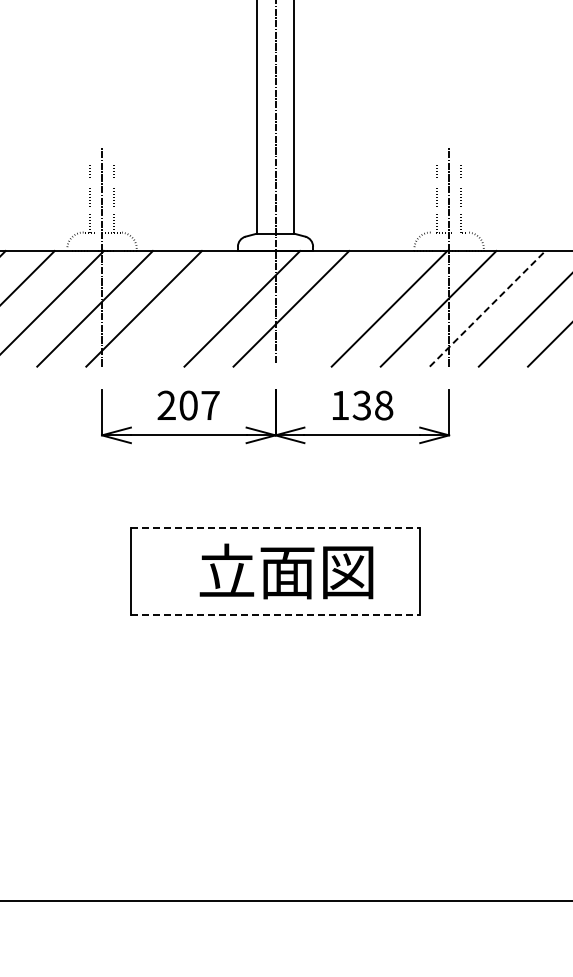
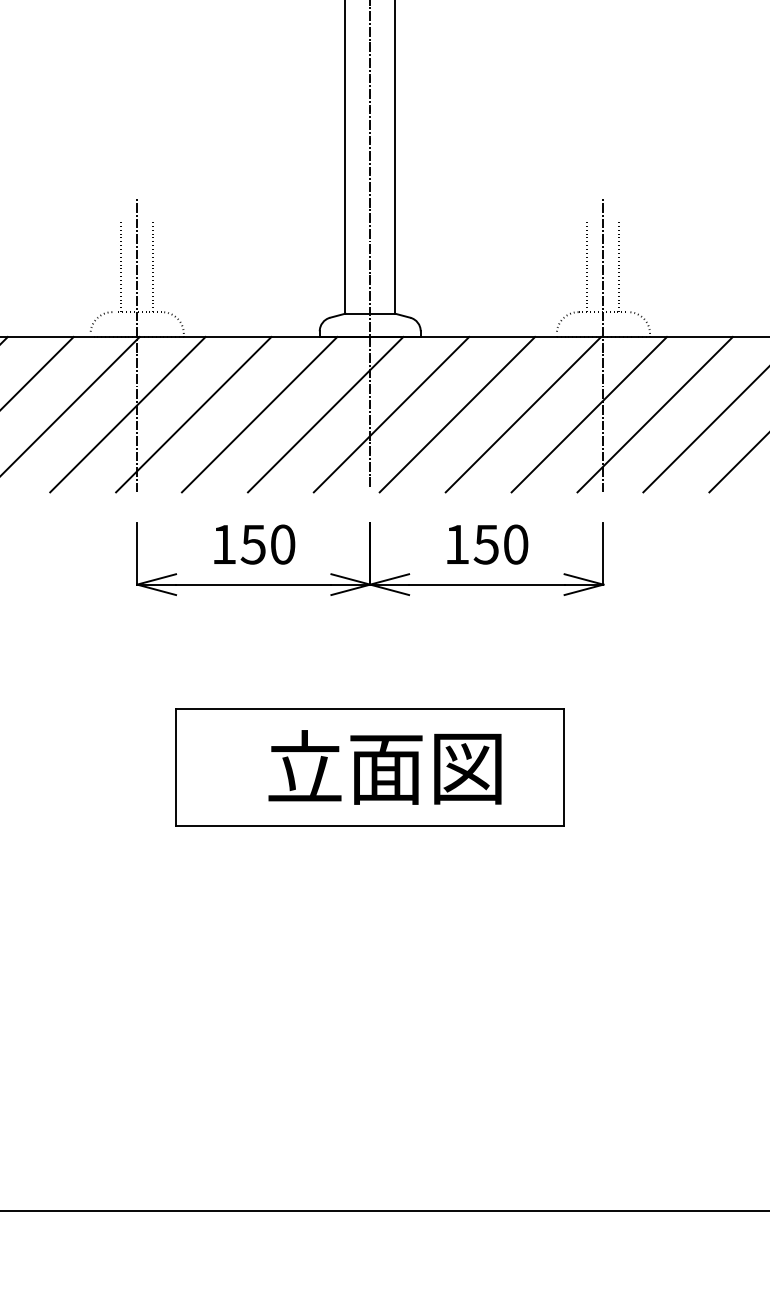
line: (193, 308) -> (260, 414), added
line: (340, 308) -> (457, 414), added
line: (487, 308) -> (654, 414), dashed -> solid
text: (188, 405) -> (253, 544), 207 -> 150
text: (373, 405) -> (501, 544), 138 -> 150
line: (275, 528) -> (370, 709), dashed -> solid
line: (275, 614) -> (370, 825), dashed -> solid

